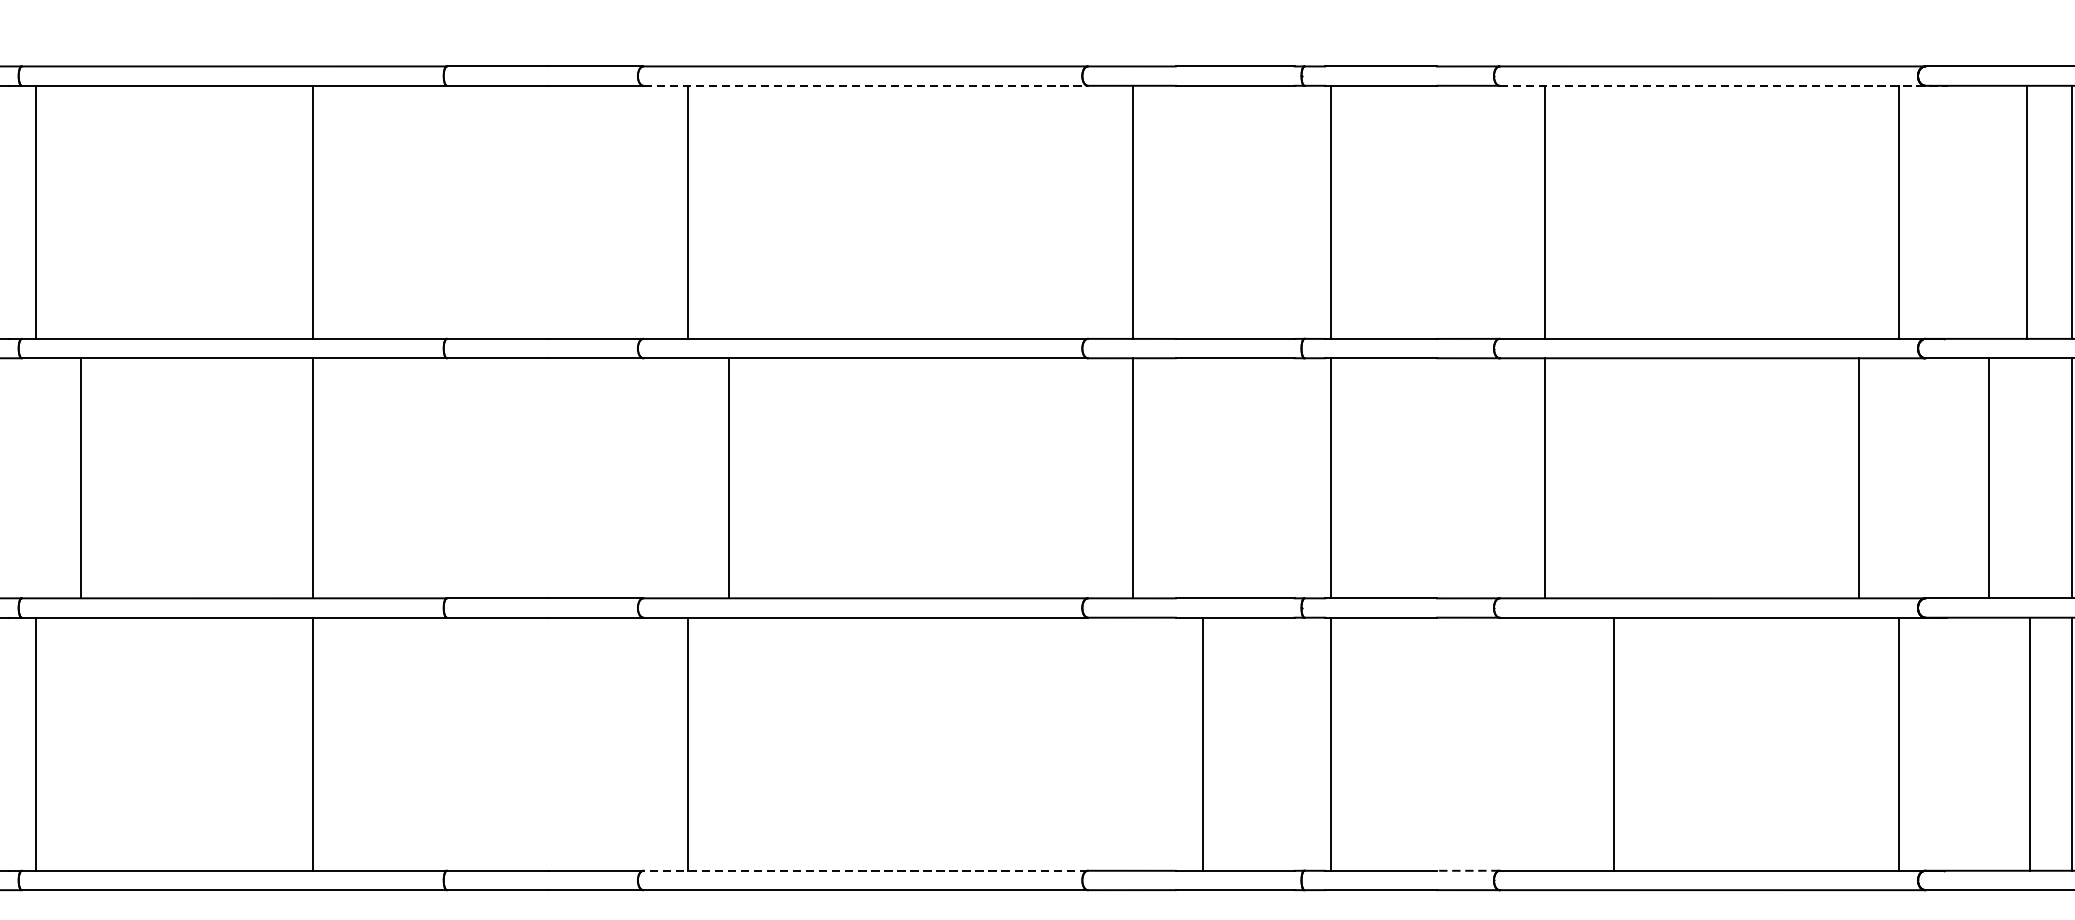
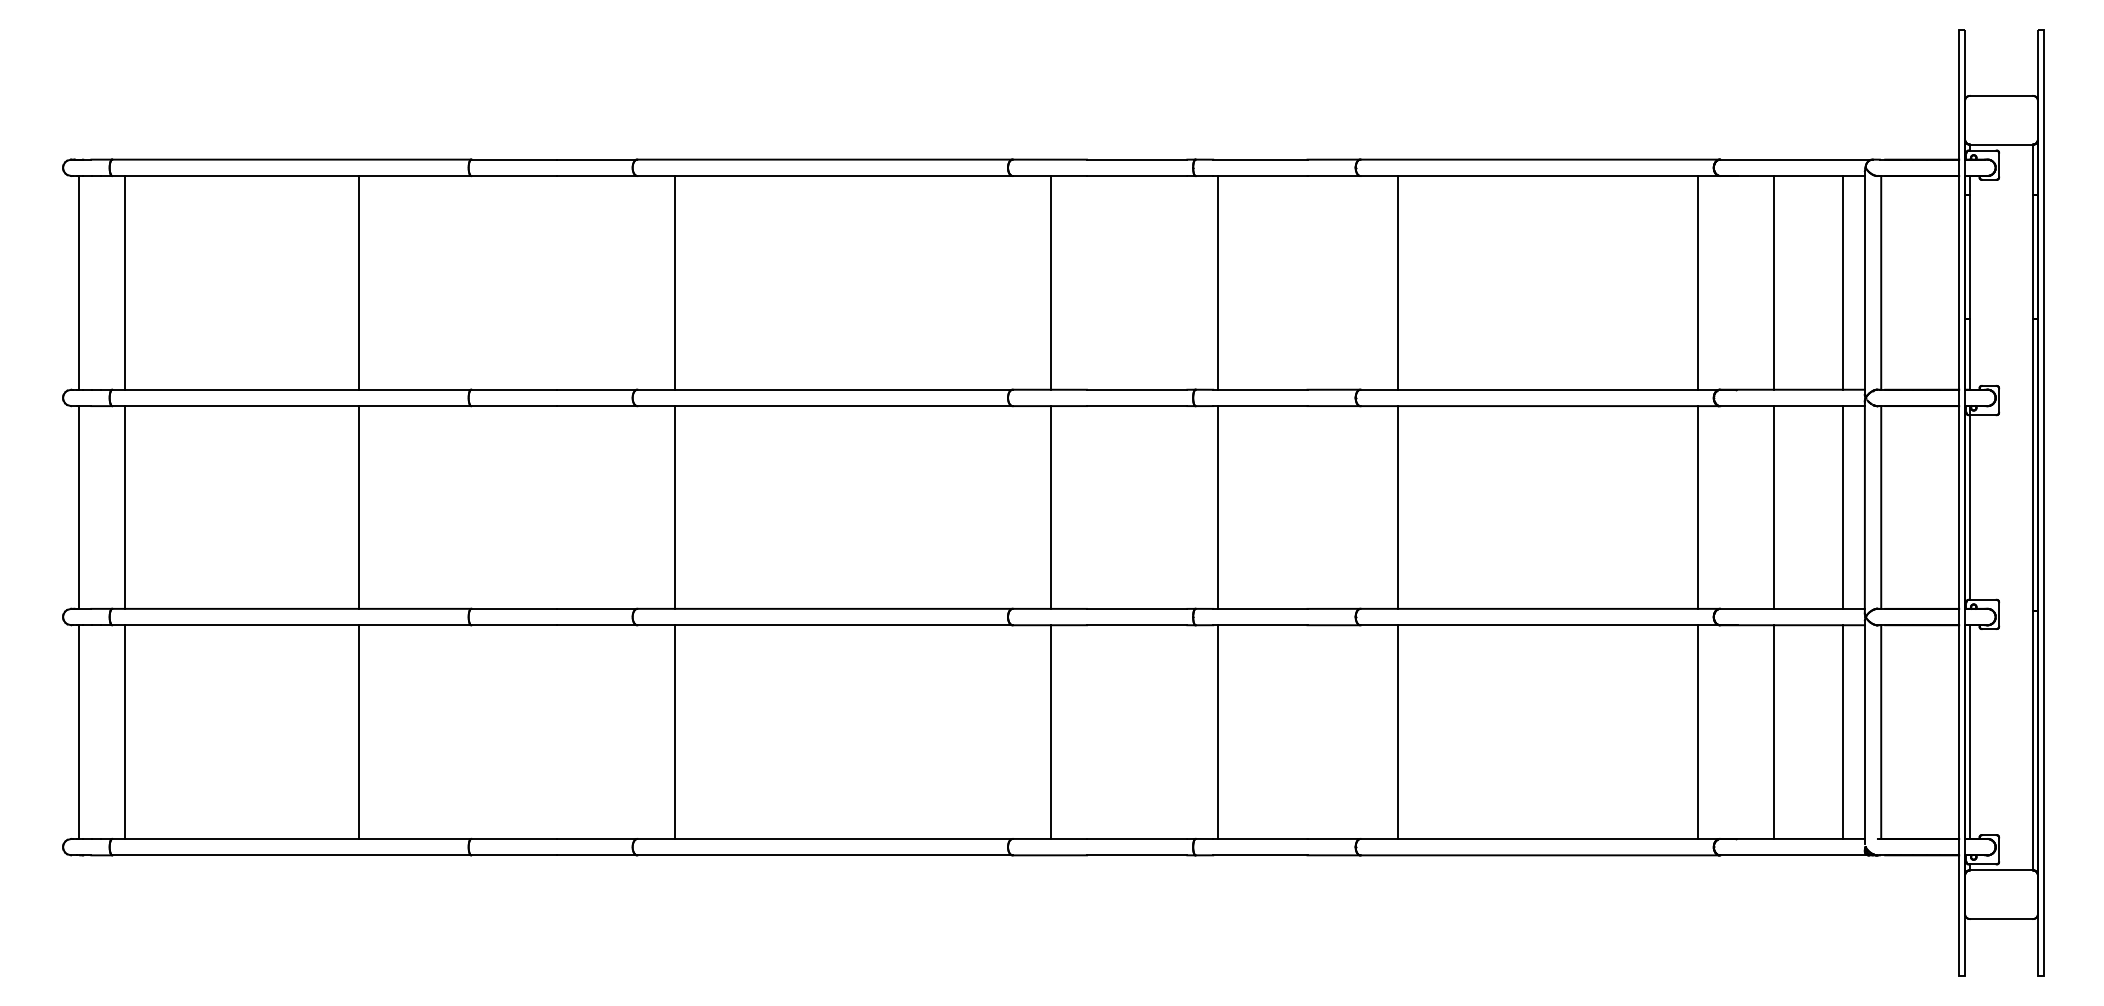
line: (866, 86) -> (825, 176), dashed -> solid
line: (1722, 86) -> (1548, 176), dashed -> solid
line: (2026, 211) -> (1773, 282), moved
line: (81, 478) -> (124, 507), moved
line: (728, 478) -> (675, 507), moved
line: (1859, 478) -> (1698, 507), moved
line: (1202, 743) -> (1050, 731), moved
line: (1614, 743) -> (1398, 731), moved
line: (2030, 743) -> (1773, 731), moved
line: (866, 870) -> (825, 838), dashed -> solid
line: (1467, 870) -> (1333, 838), dashed -> solid

